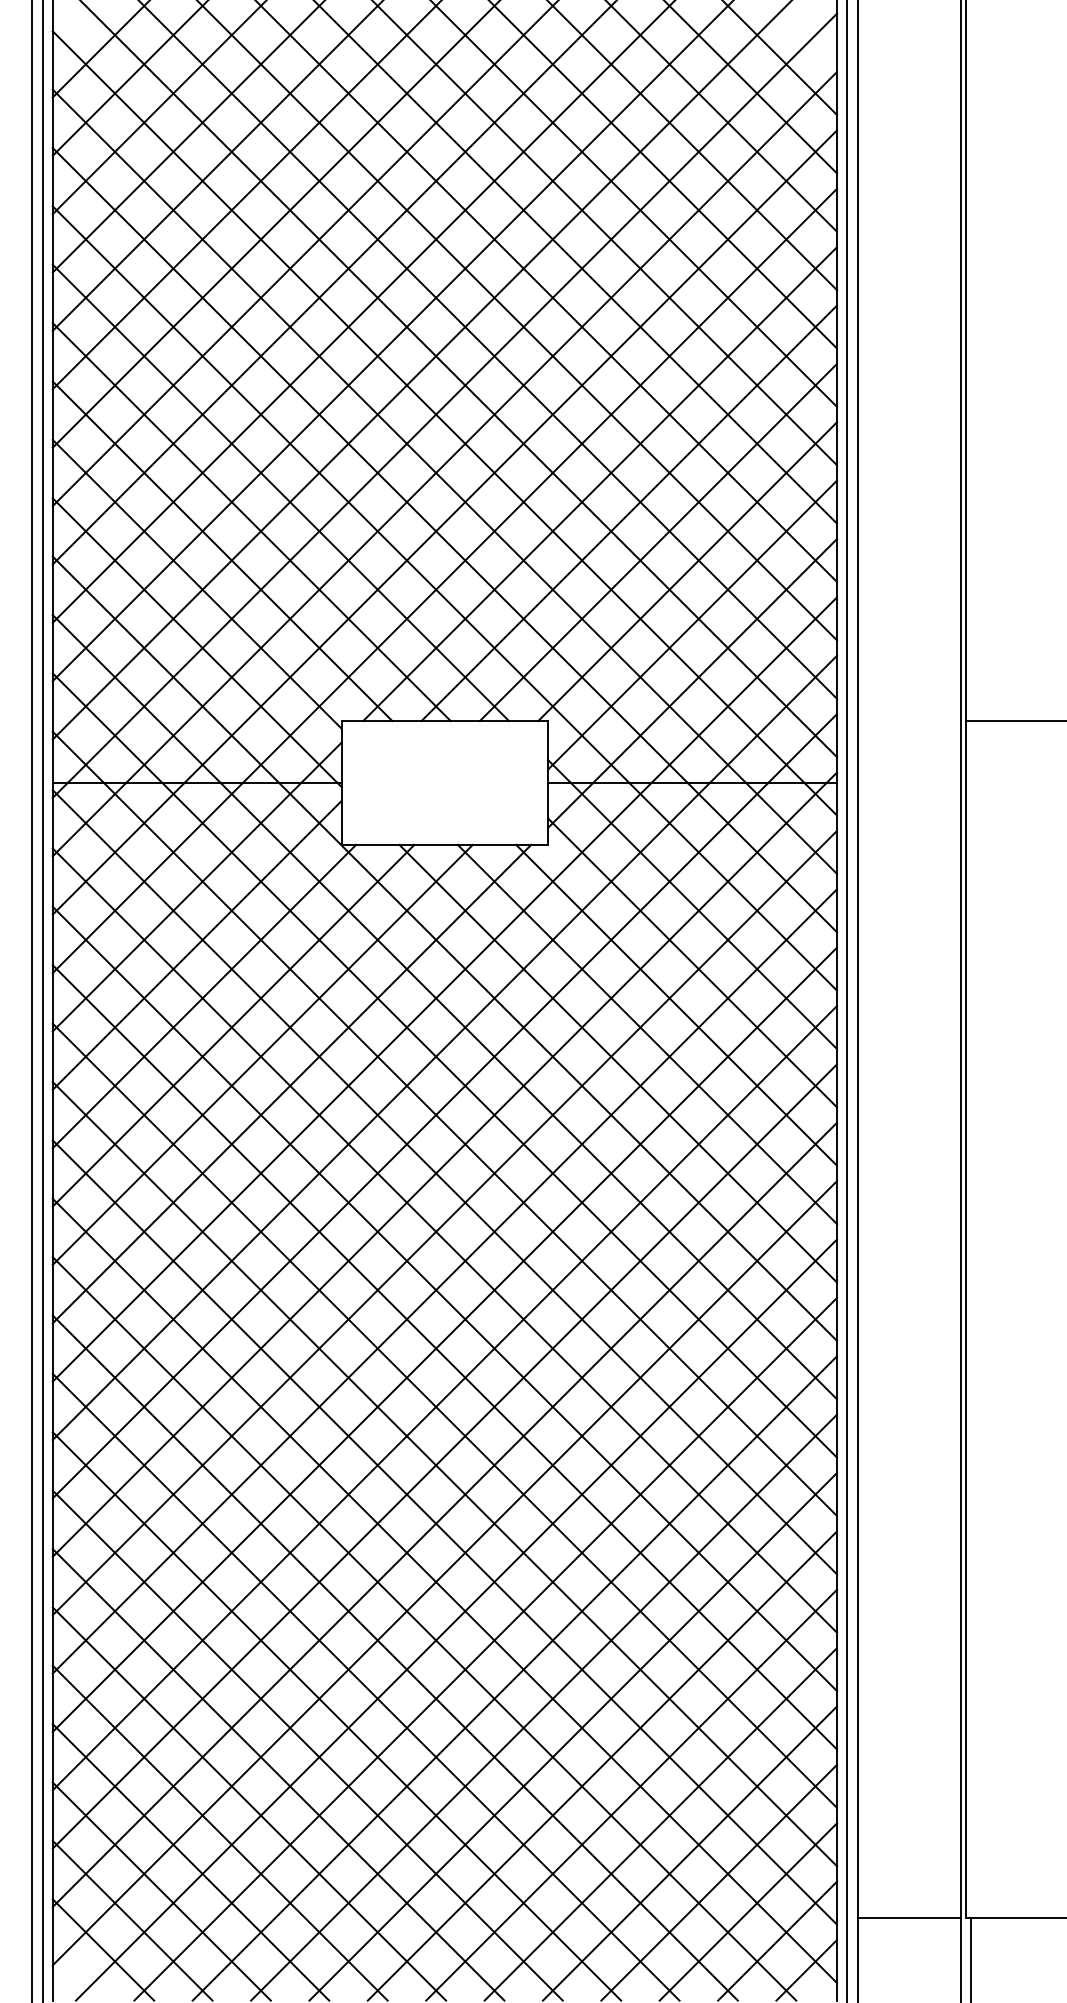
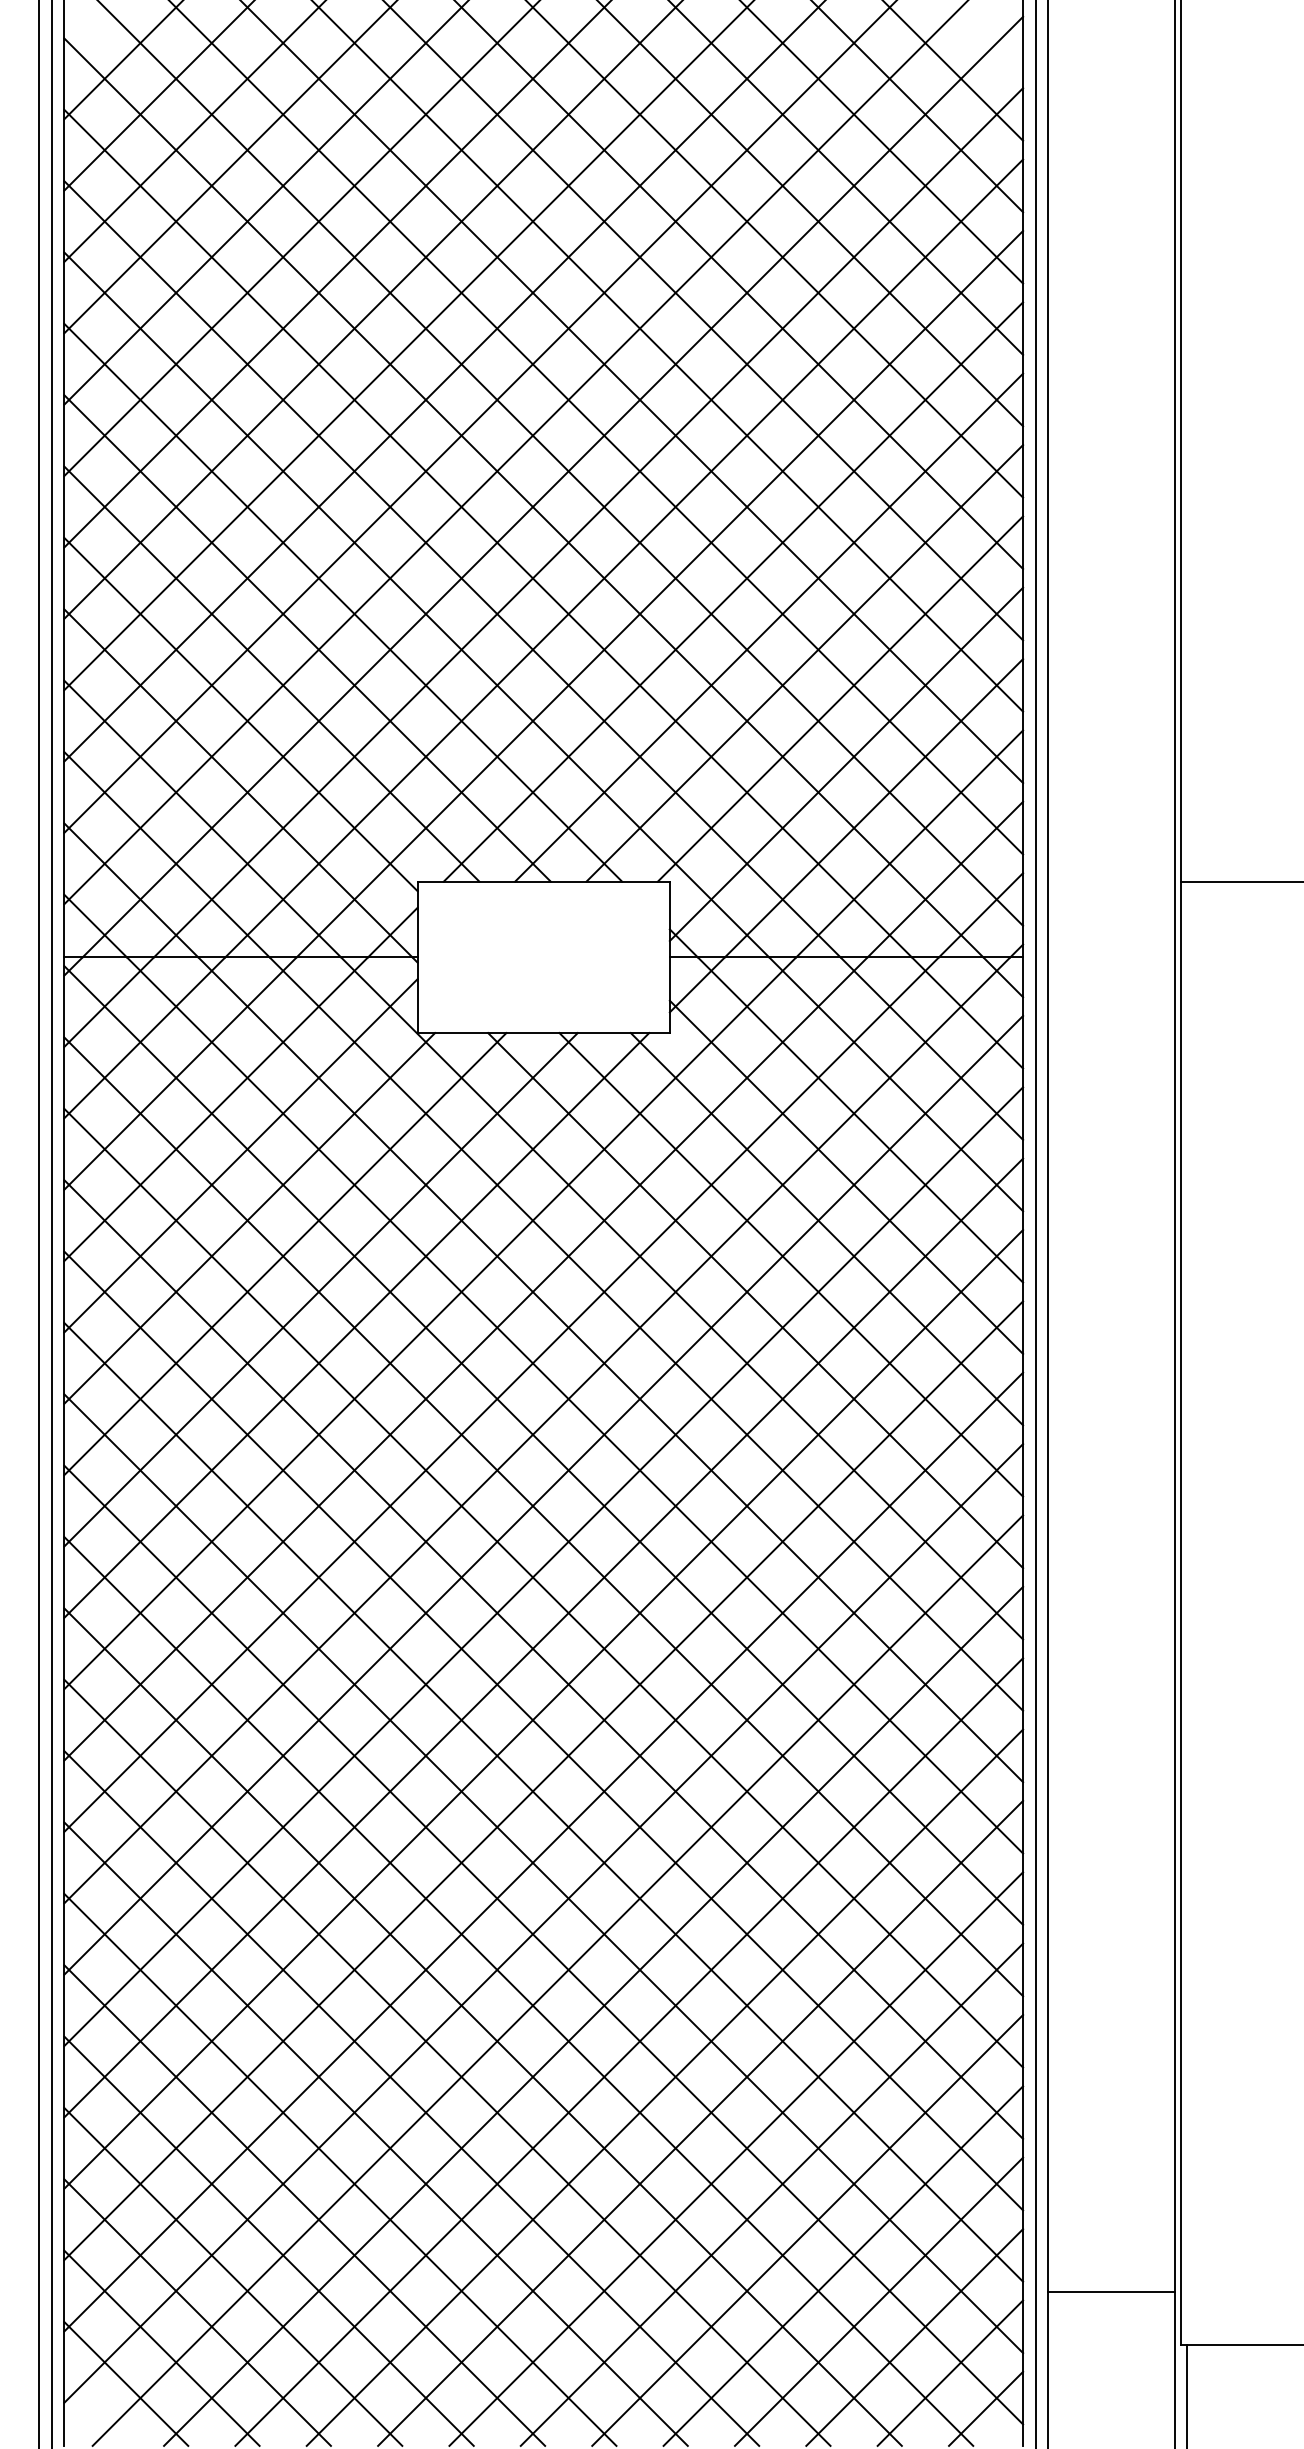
line: (909, 1917) -> (1111, 2291), moved

